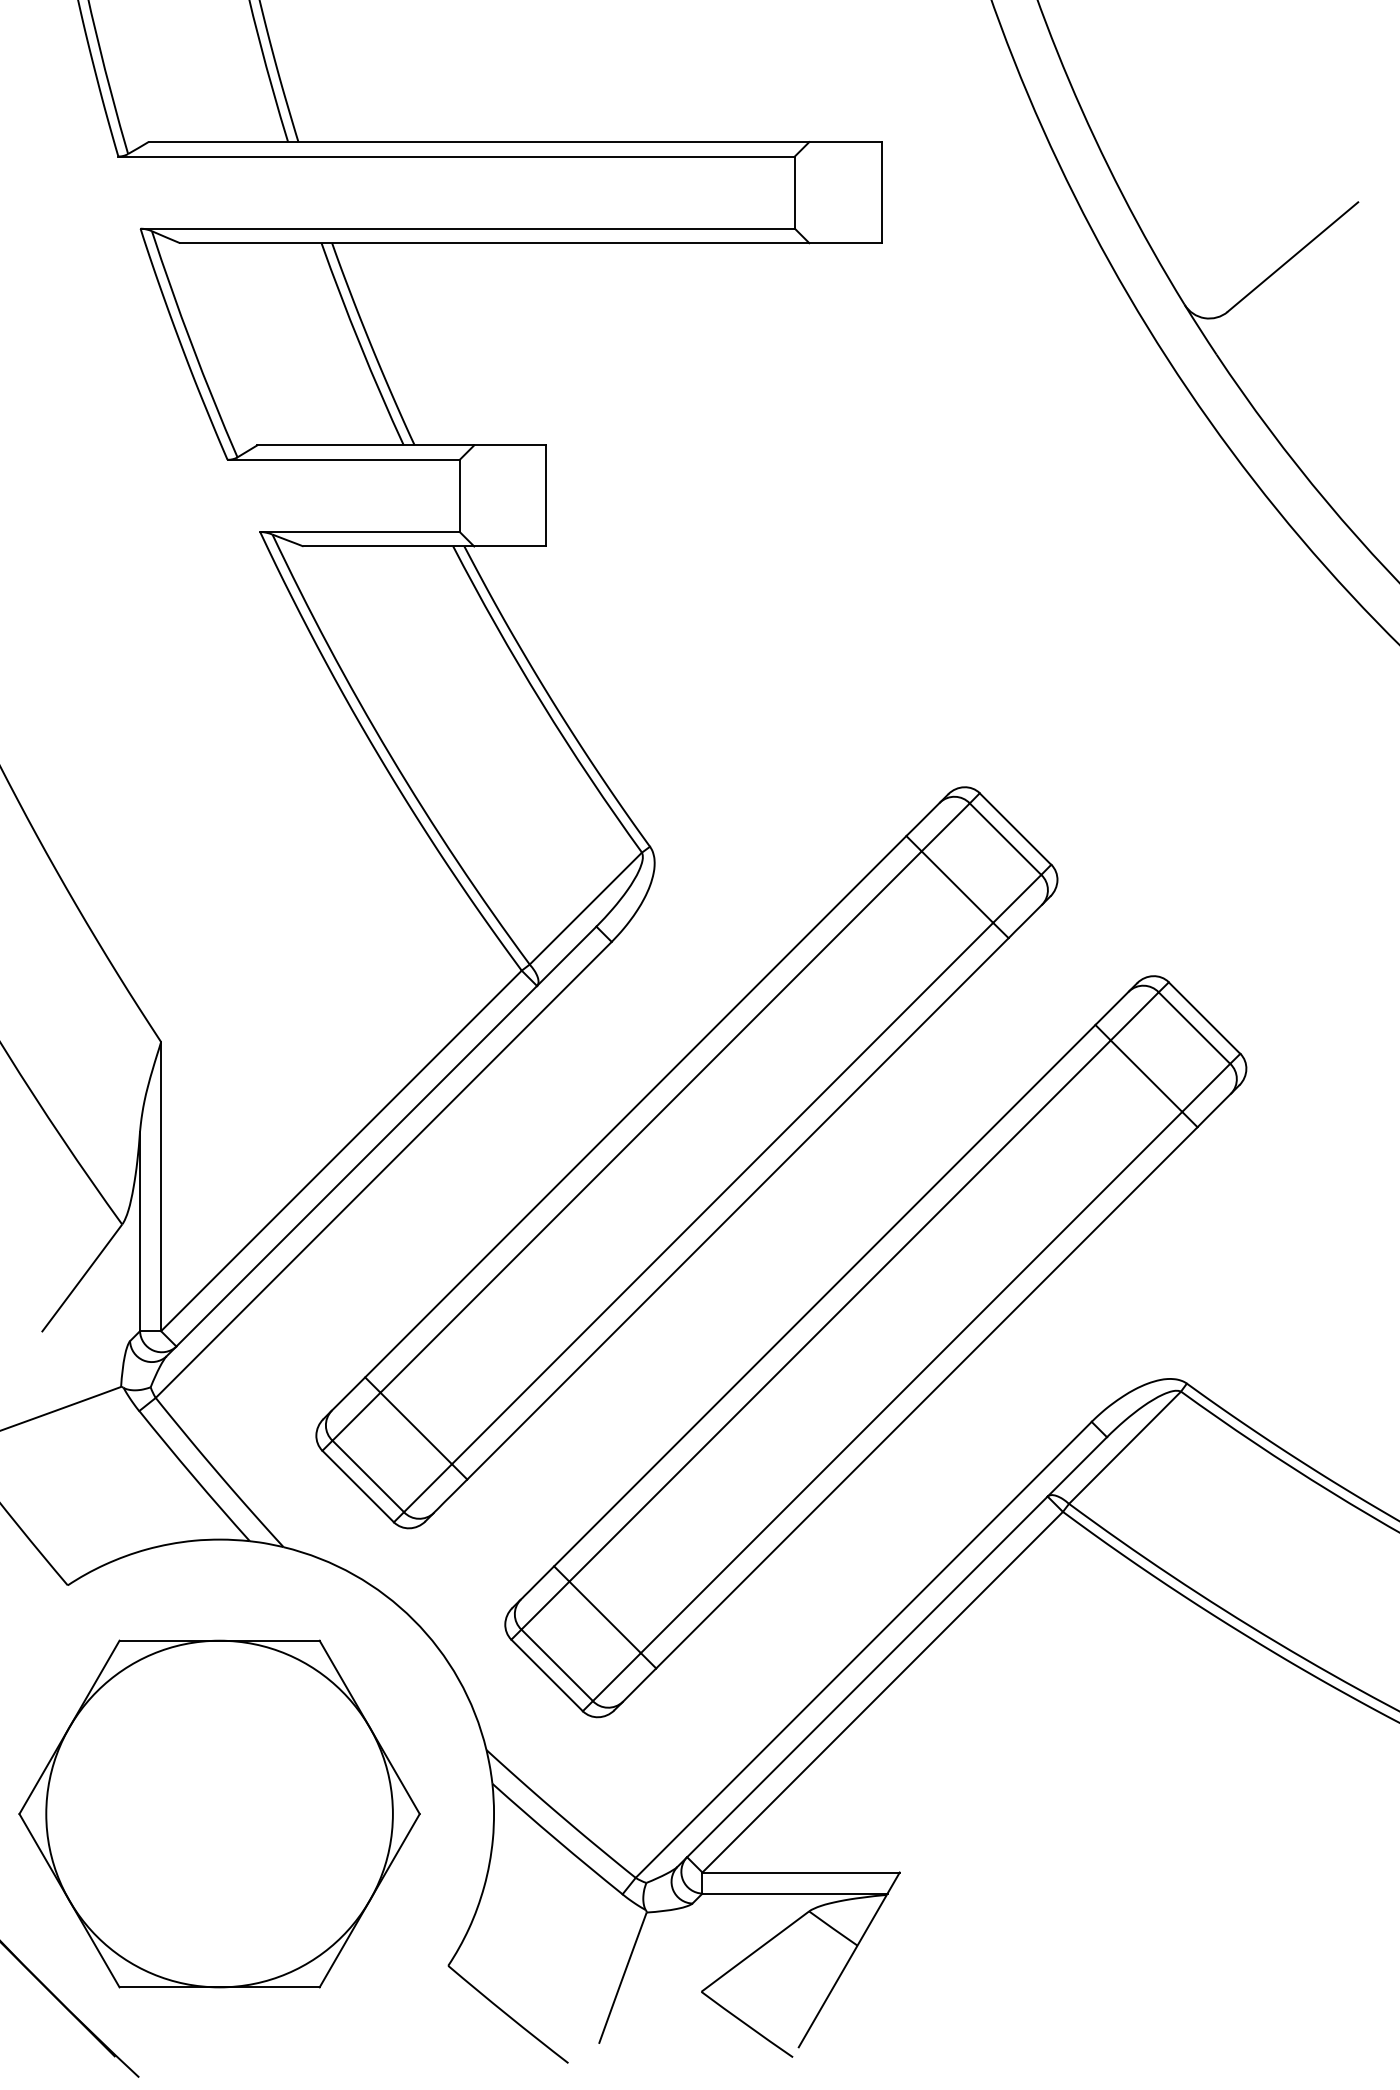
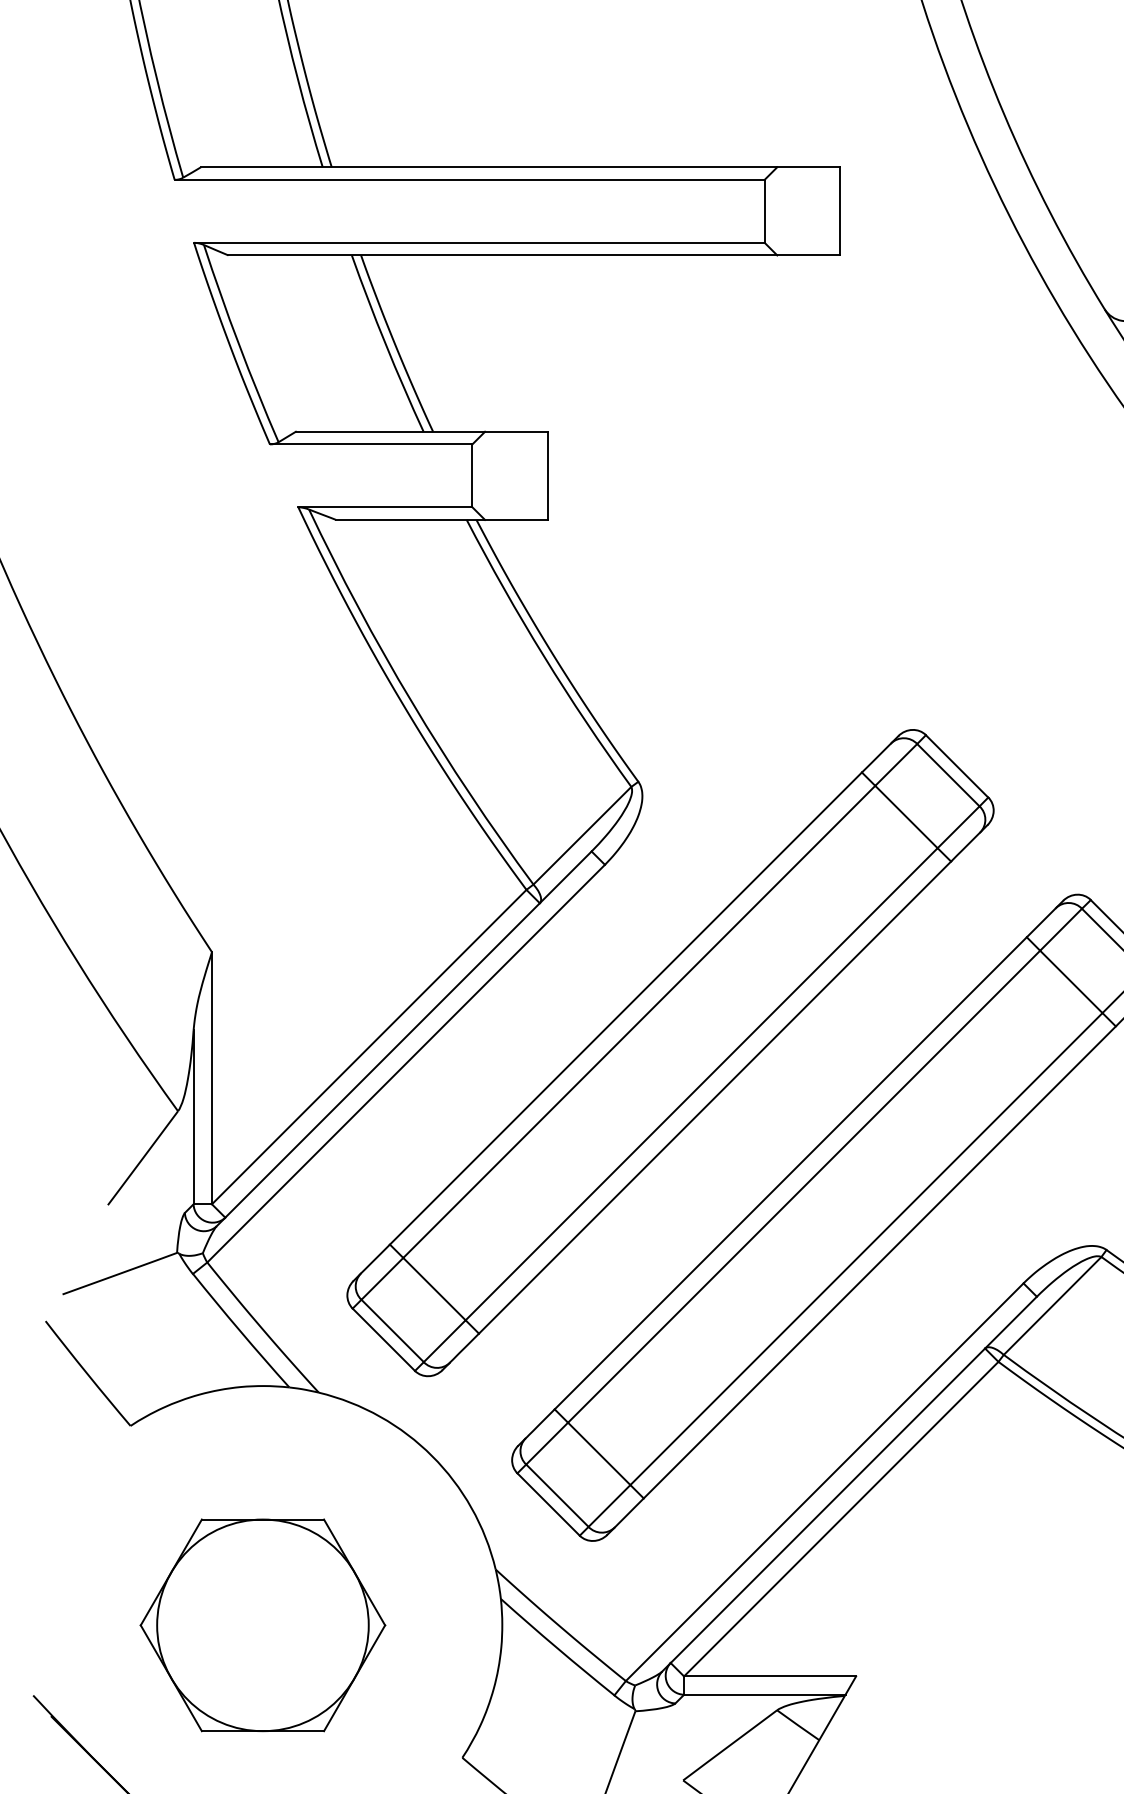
part: (219, 1813) -> (262, 1624), size x0.7

